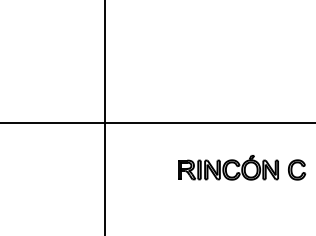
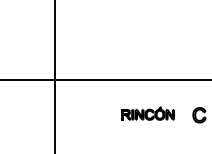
part: (228, 167) -> (148, 113), size x0.7

